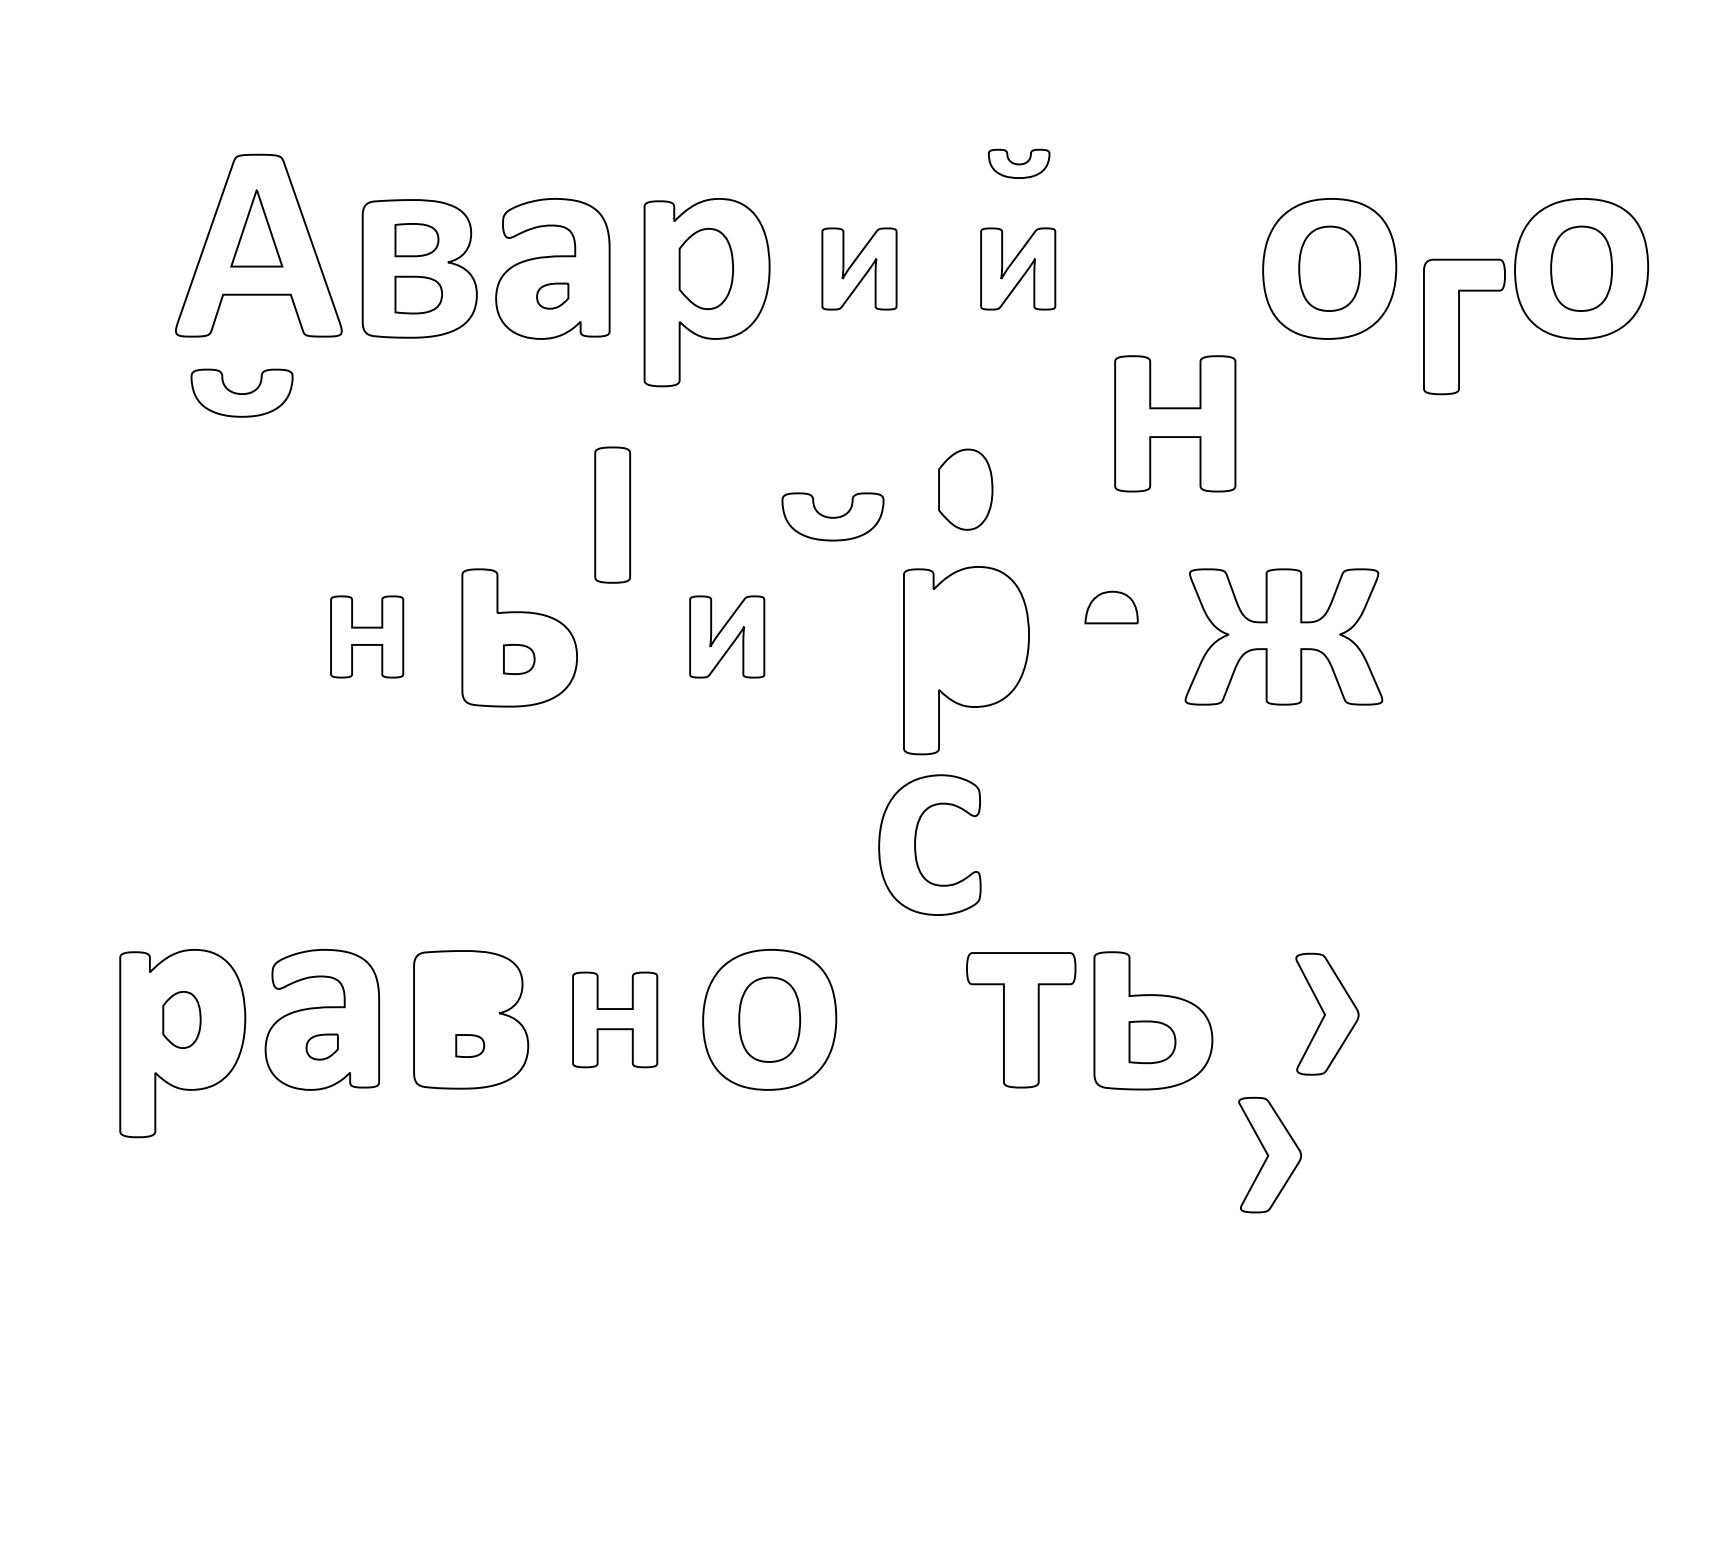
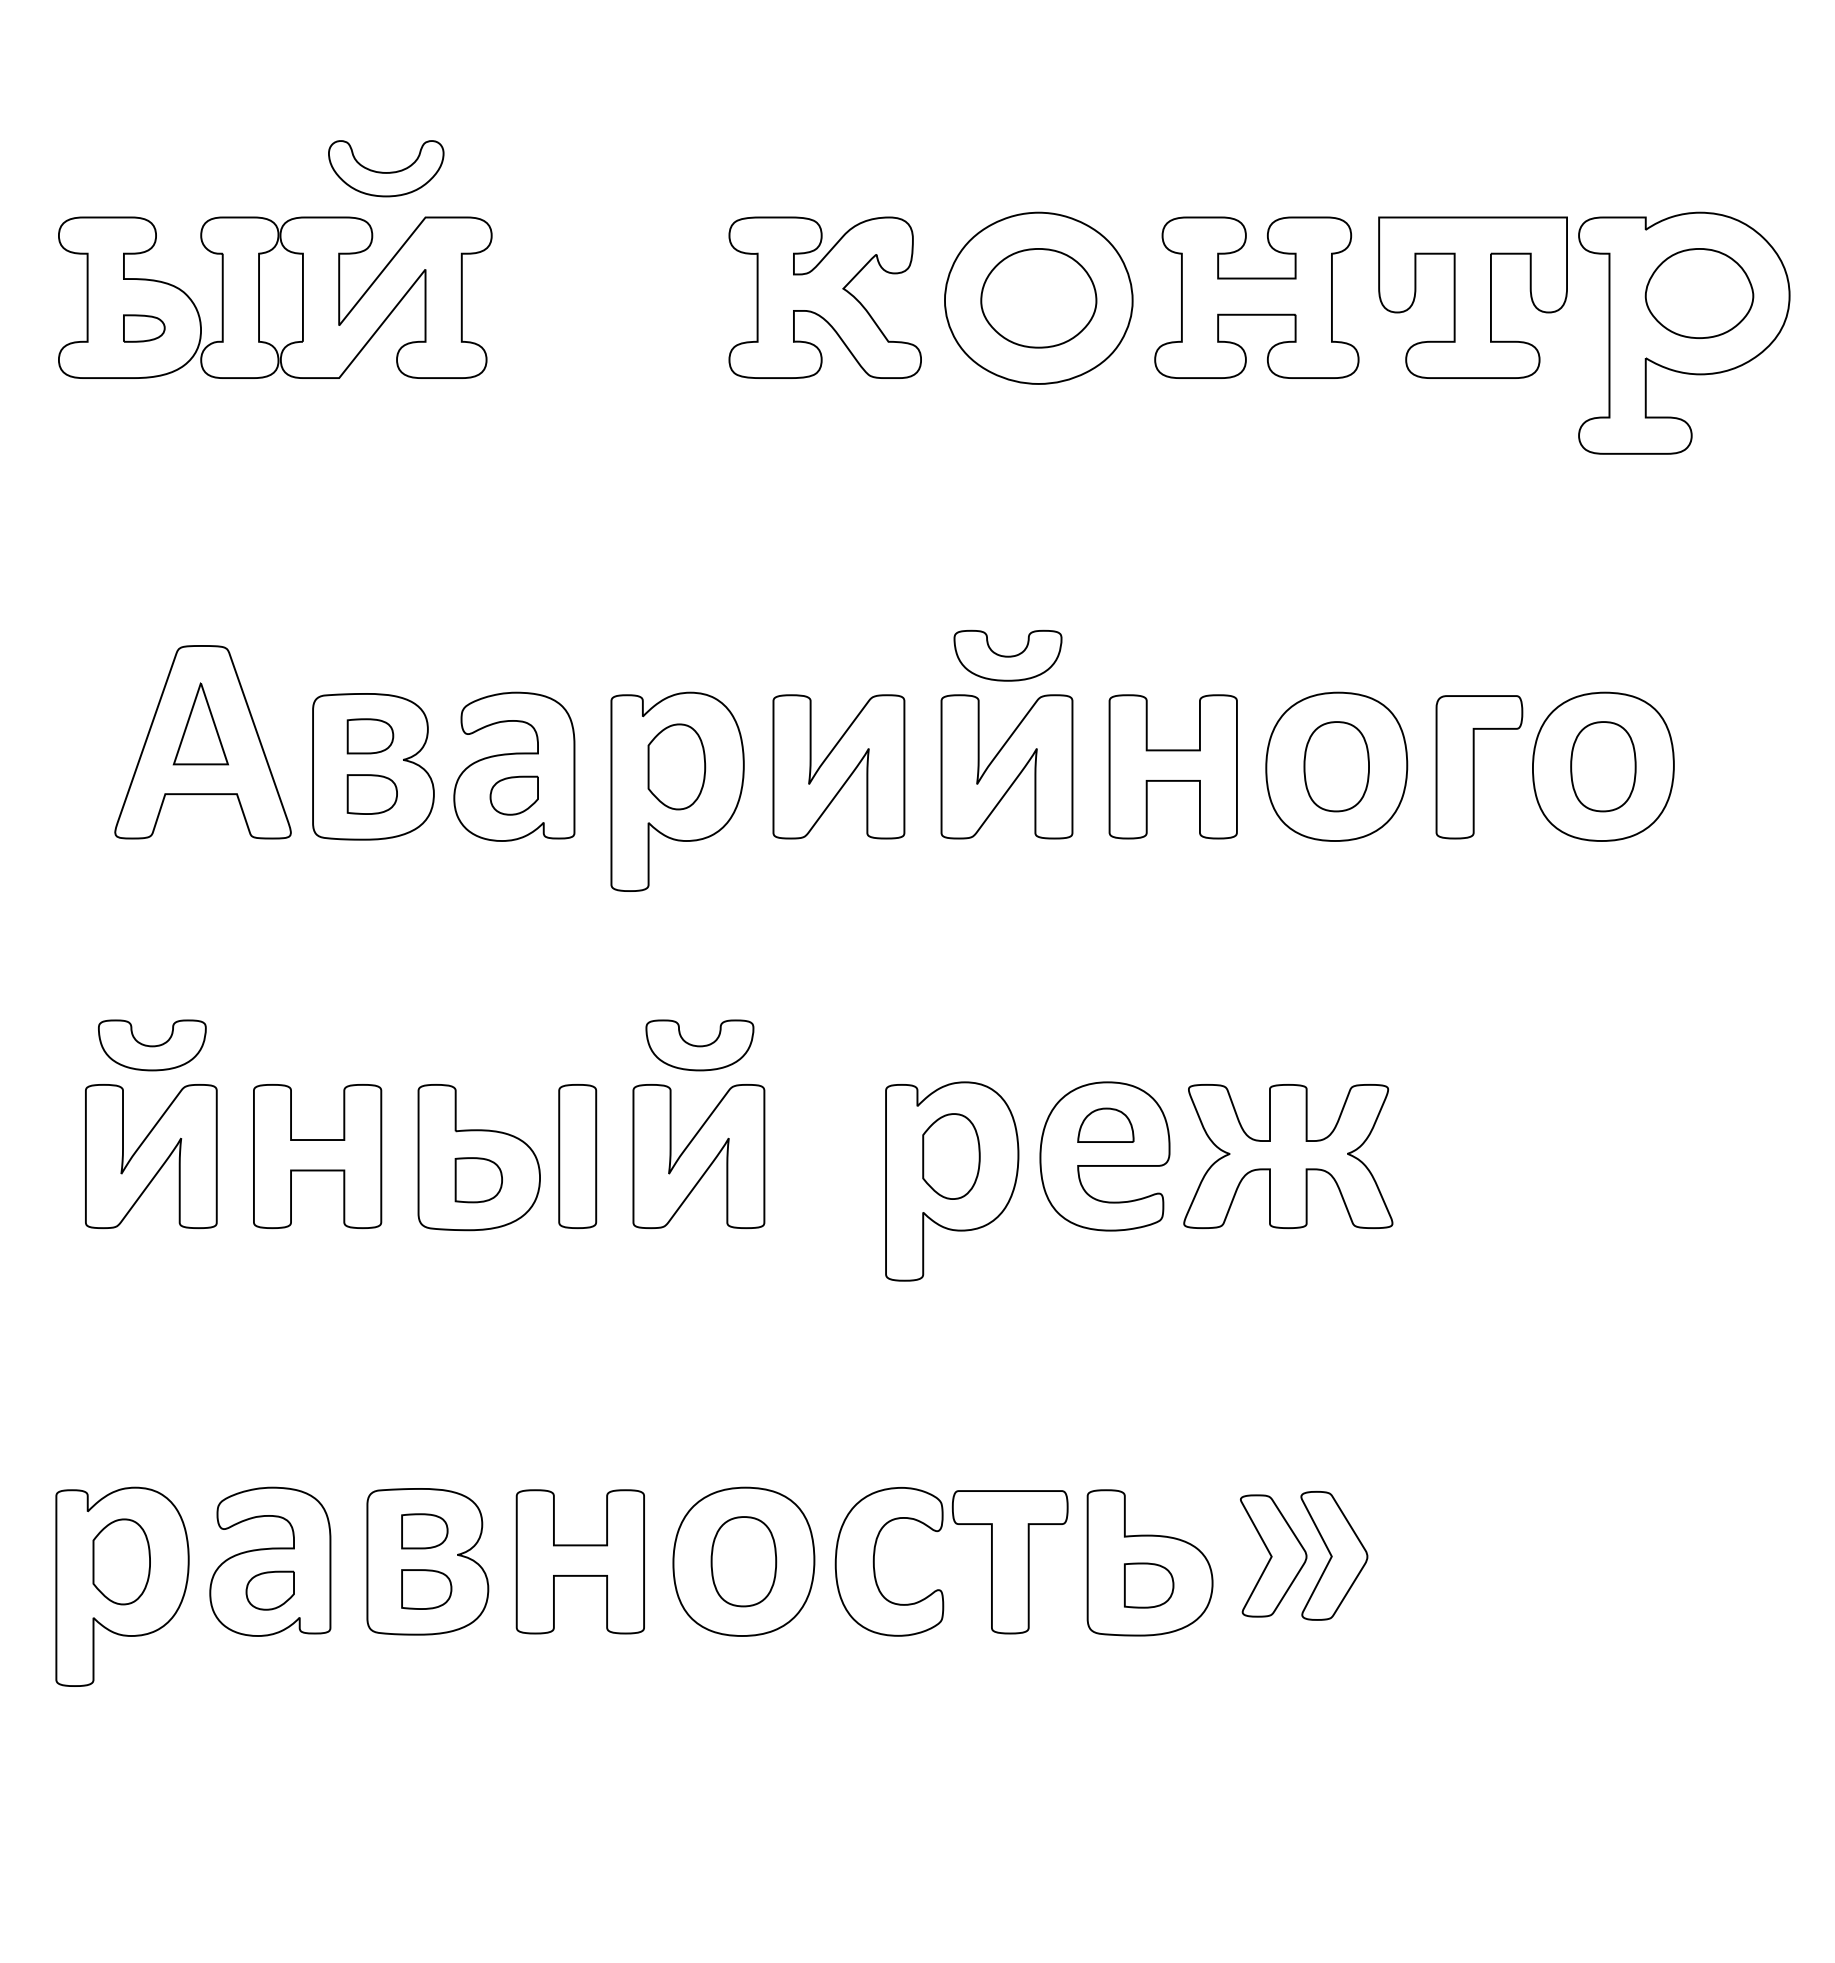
part: (1018, 163) -> (1007, 655), size x1.67
part: (859, 268) -> (838, 766), size x1.67
part: (1017, 268) -> (1006, 766), size x1.67
part: (552, 295) -> (513, 795), size x1.43
part: (1464, 327) -> (1479, 767), moved
part: (242, 393) -> (152, 1045), moved
part: (1174, 423) -> (1172, 766), moved
part: (965, 489) -> (951, 1156), moved
part: (612, 515) -> (577, 1156), moved
part: (832, 517) -> (699, 1045), moved
part: (210, 636) -> (151, 1156), added
part: (366, 636) -> (317, 1156), size x1.67
part: (726, 636) -> (698, 1156), size x1.67
part: (1110, 636) -> (1104, 1156), added
part: (518, 659) -> (478, 1180), size x1.43
part: (915, 844) -> (874, 1561), moved
part: (467, 991) -> (424, 1531), added
part: (181, 1019) -> (121, 1561), size x1.43
part: (614, 1019) -> (579, 1561), size x1.43
part: (321, 1046) -> (269, 1590), size x1.43
part: (469, 1046) -> (426, 1589), size x1.67
part: (1269, 1154) -> (1273, 1555), moved

